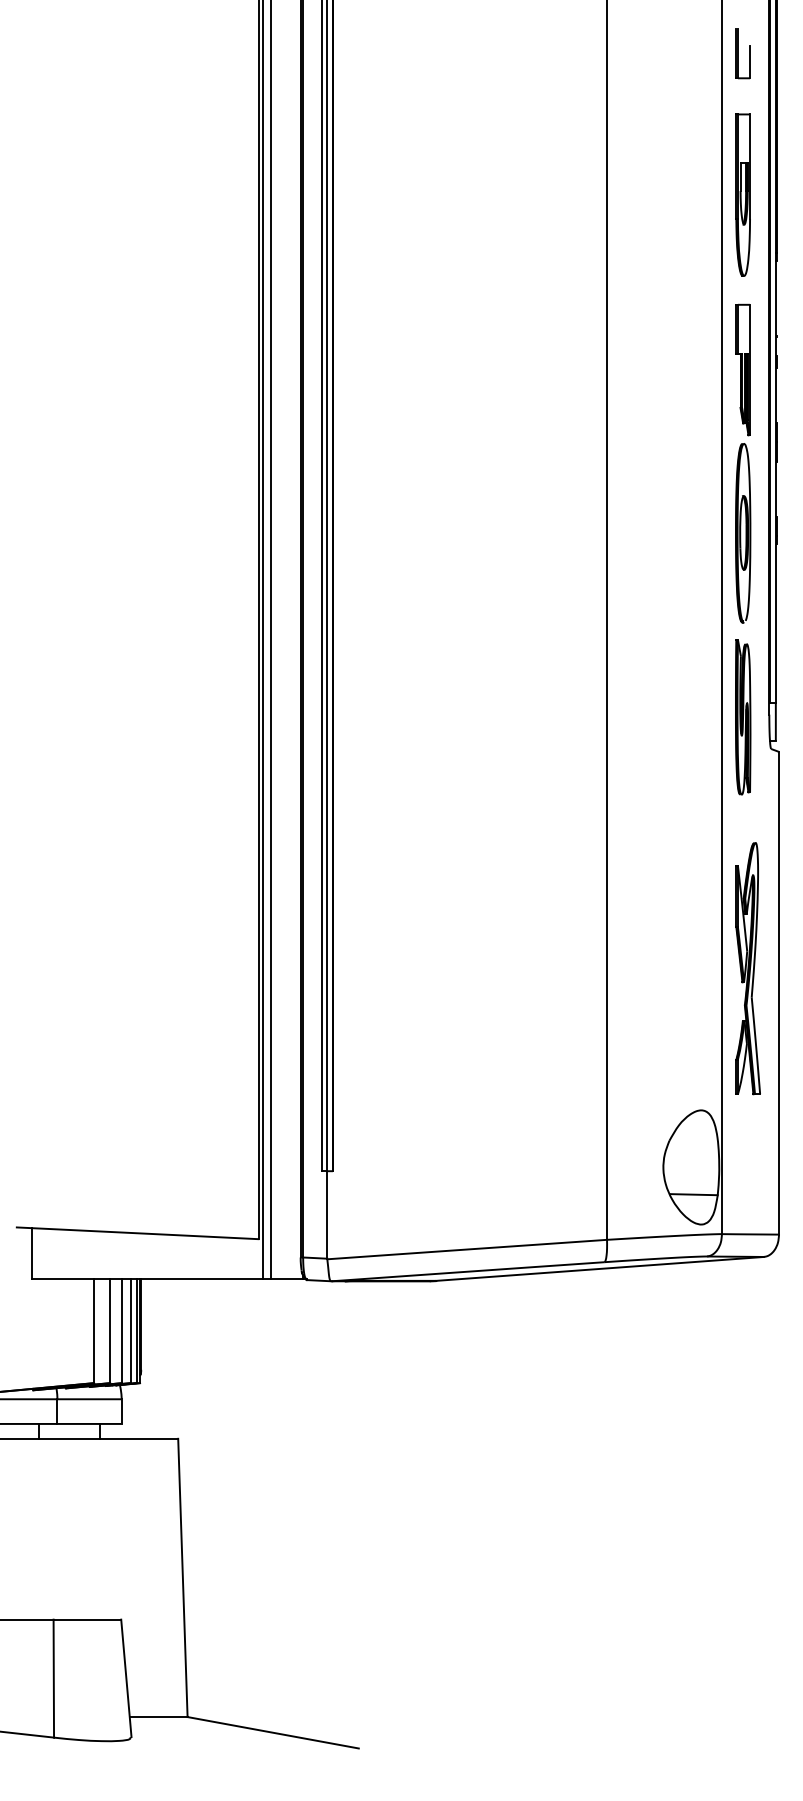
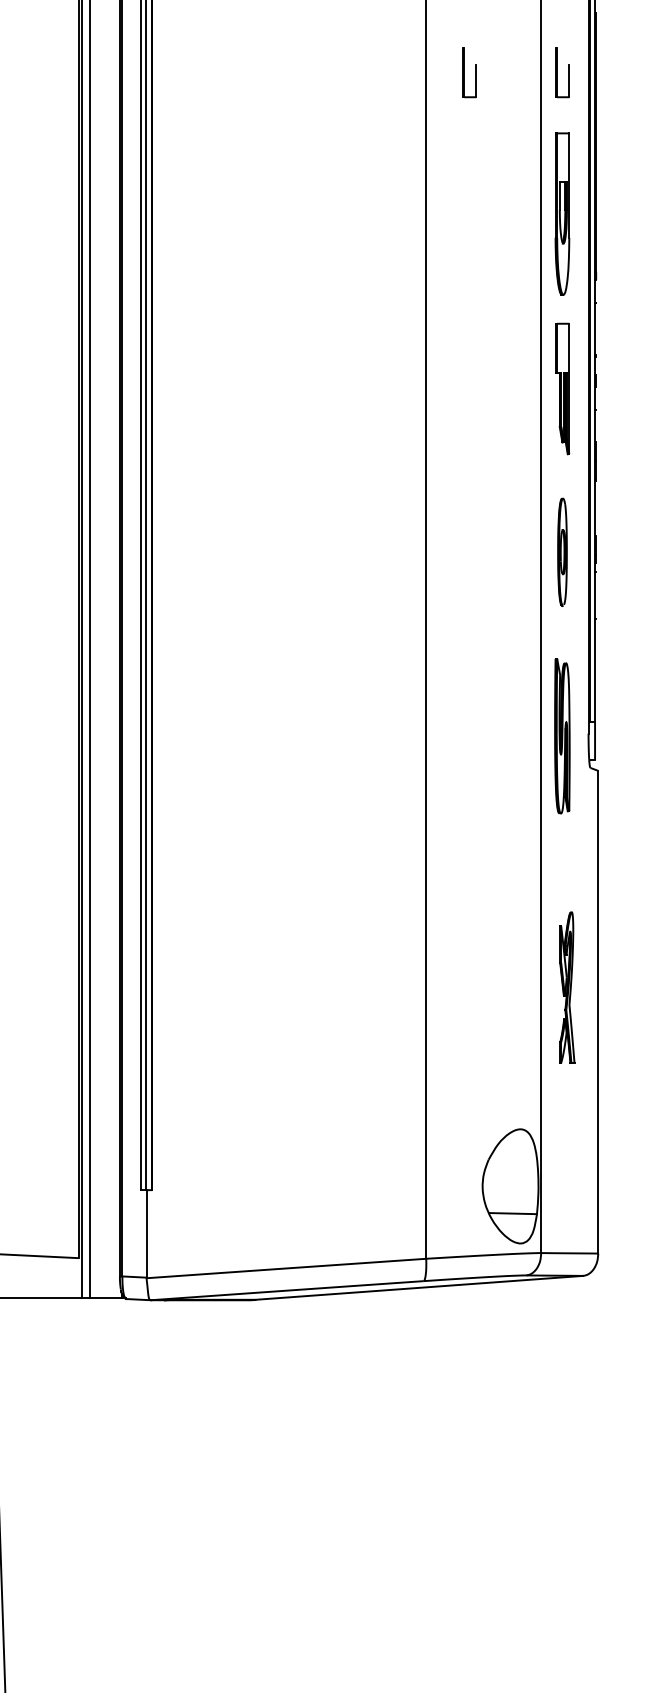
part: (649, 53) -> (468, 72), added
part: (743, 533) -> (562, 552), size x0.6
part: (747, 968) -> (566, 987), size x0.6

